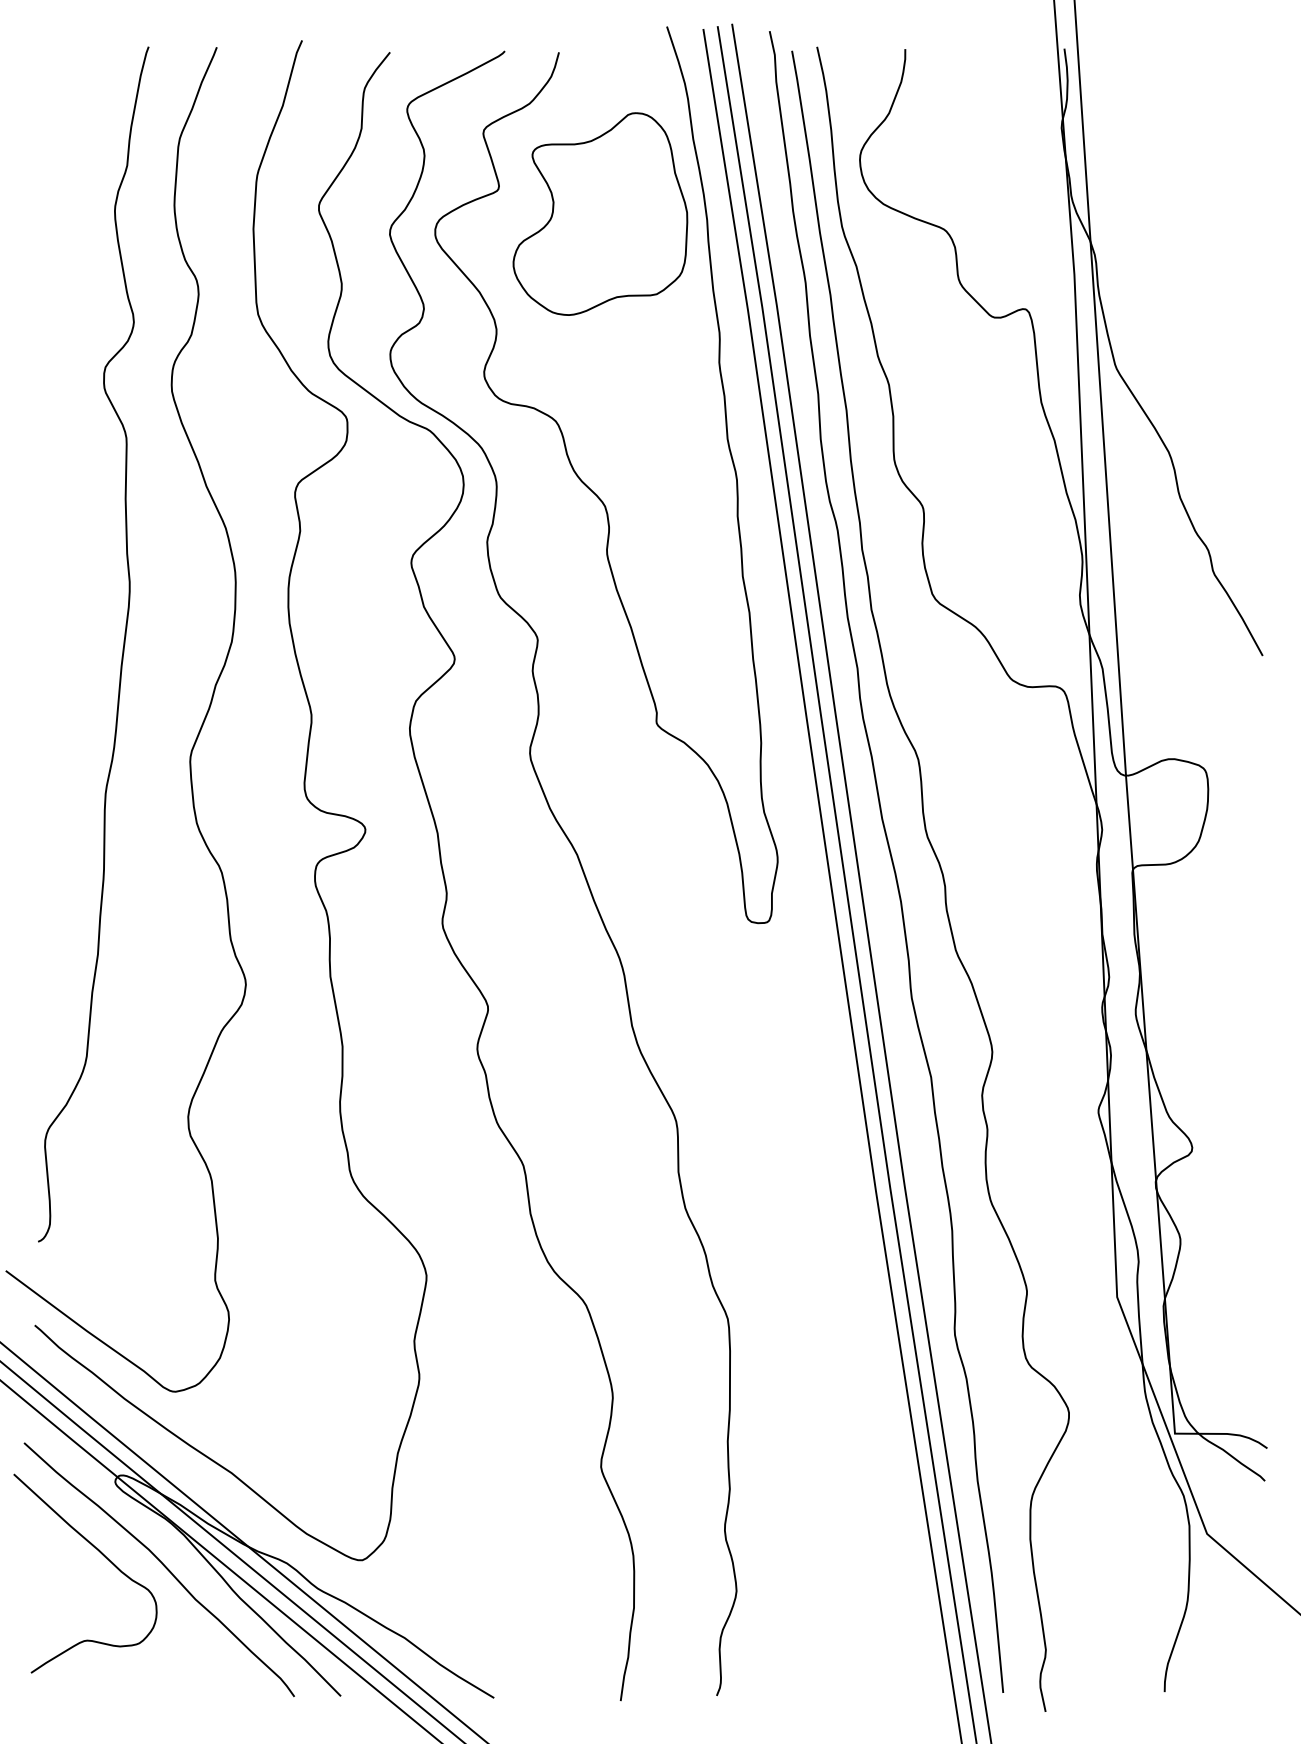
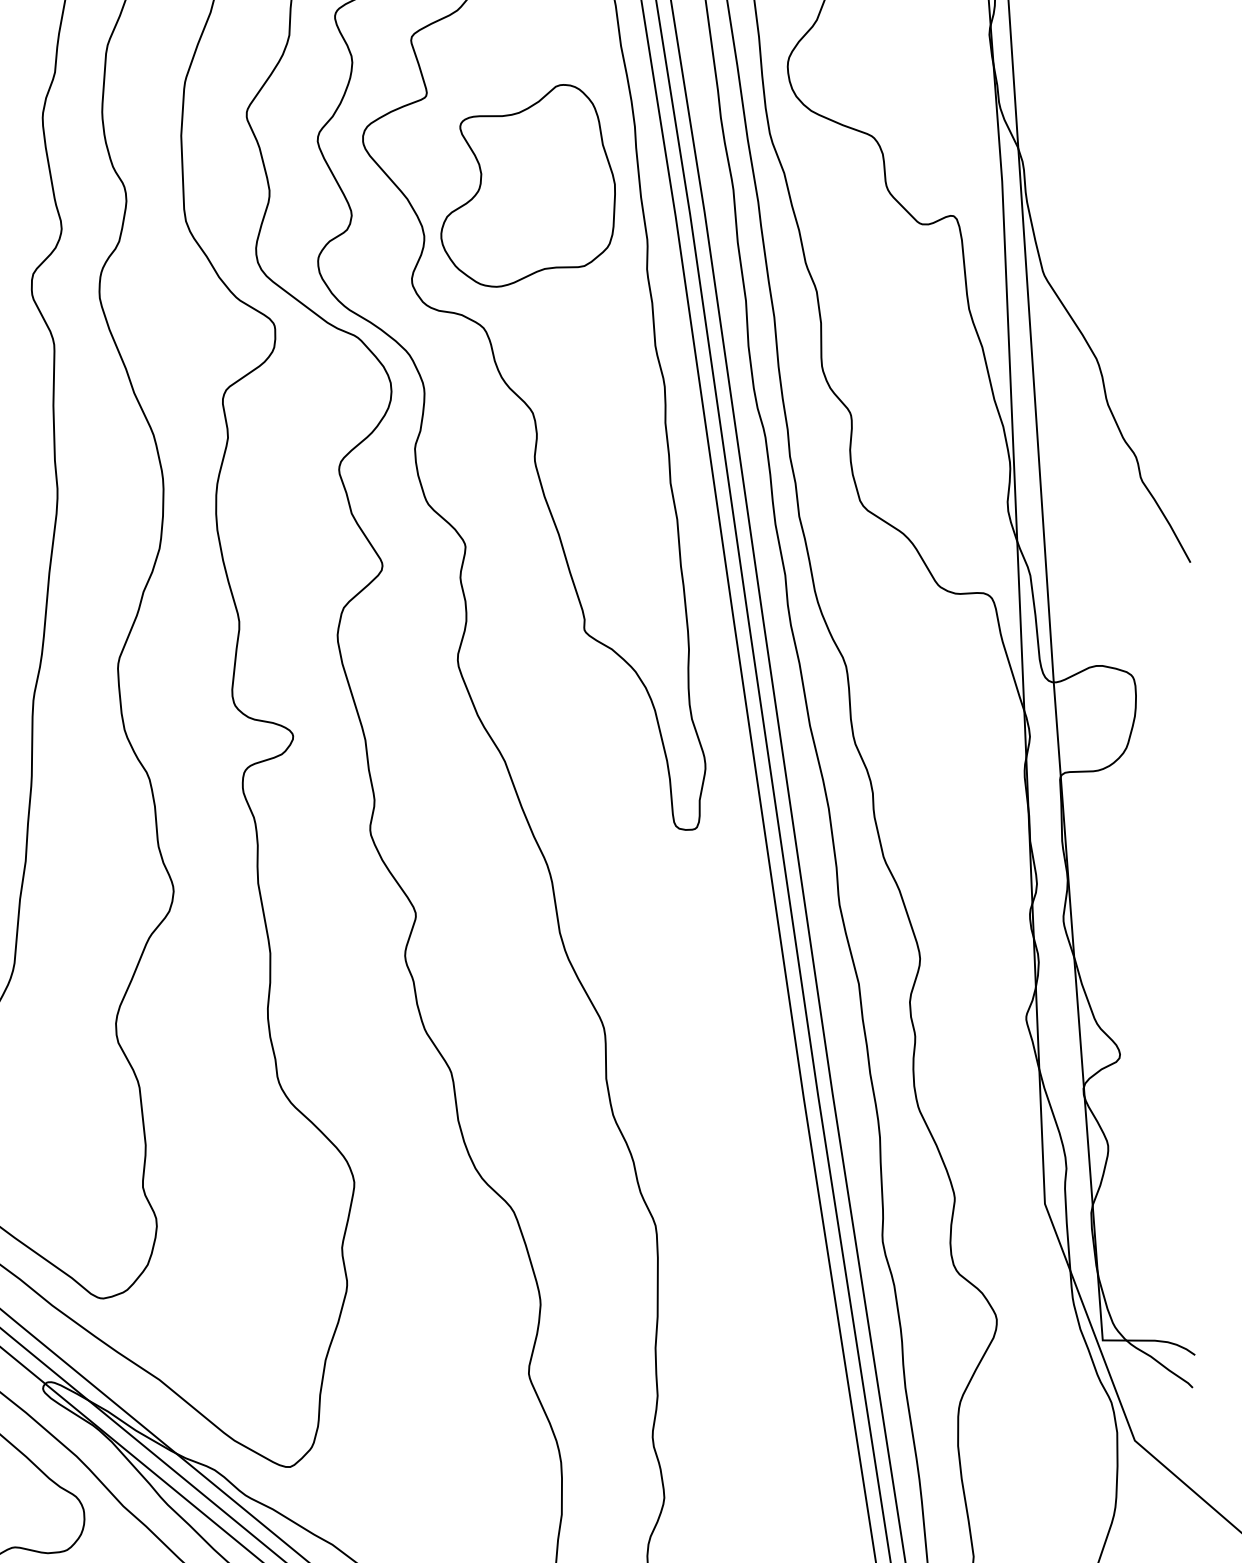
part: (600, 213) -> (528, 185), moved

